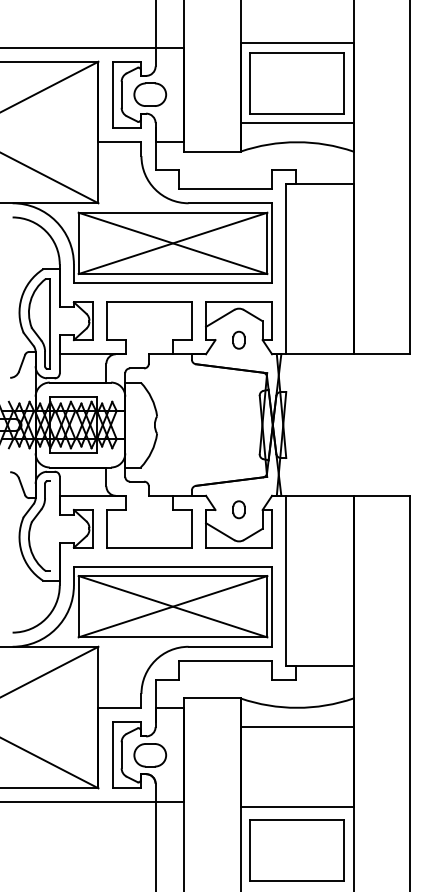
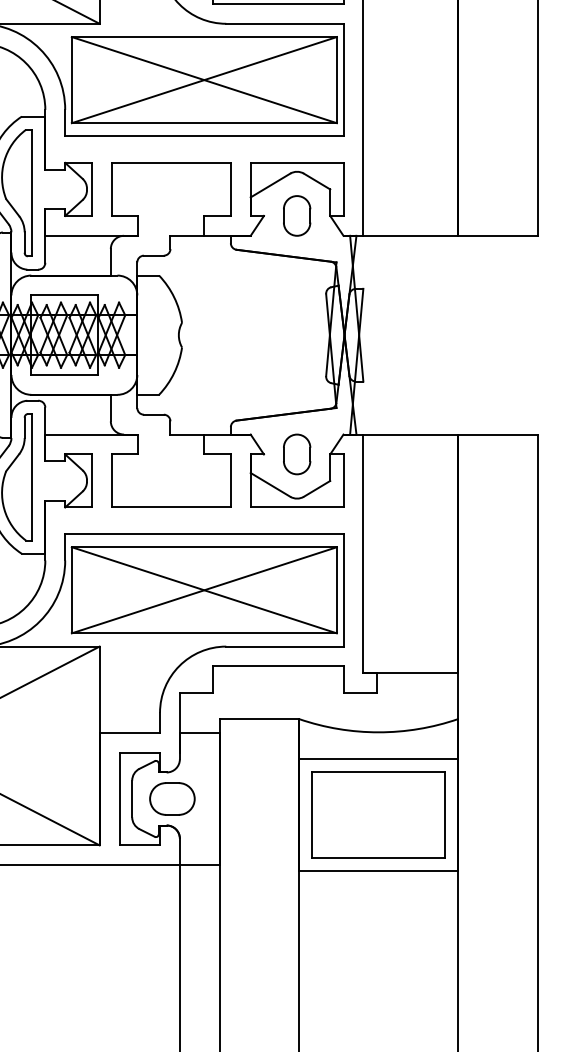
part: (238, 340) -> (296, 216), size x1.67
part: (238, 509) -> (296, 453), size x1.67
line: (50, 526) -> (32, 477), added
part: (296, 850) -> (377, 814), moved

